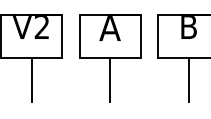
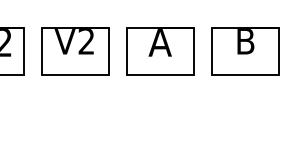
line: (31, 79) -> (75, 98), removed
line: (110, 79) -> (160, 98), removed
line: (188, 79) -> (245, 98), removed

